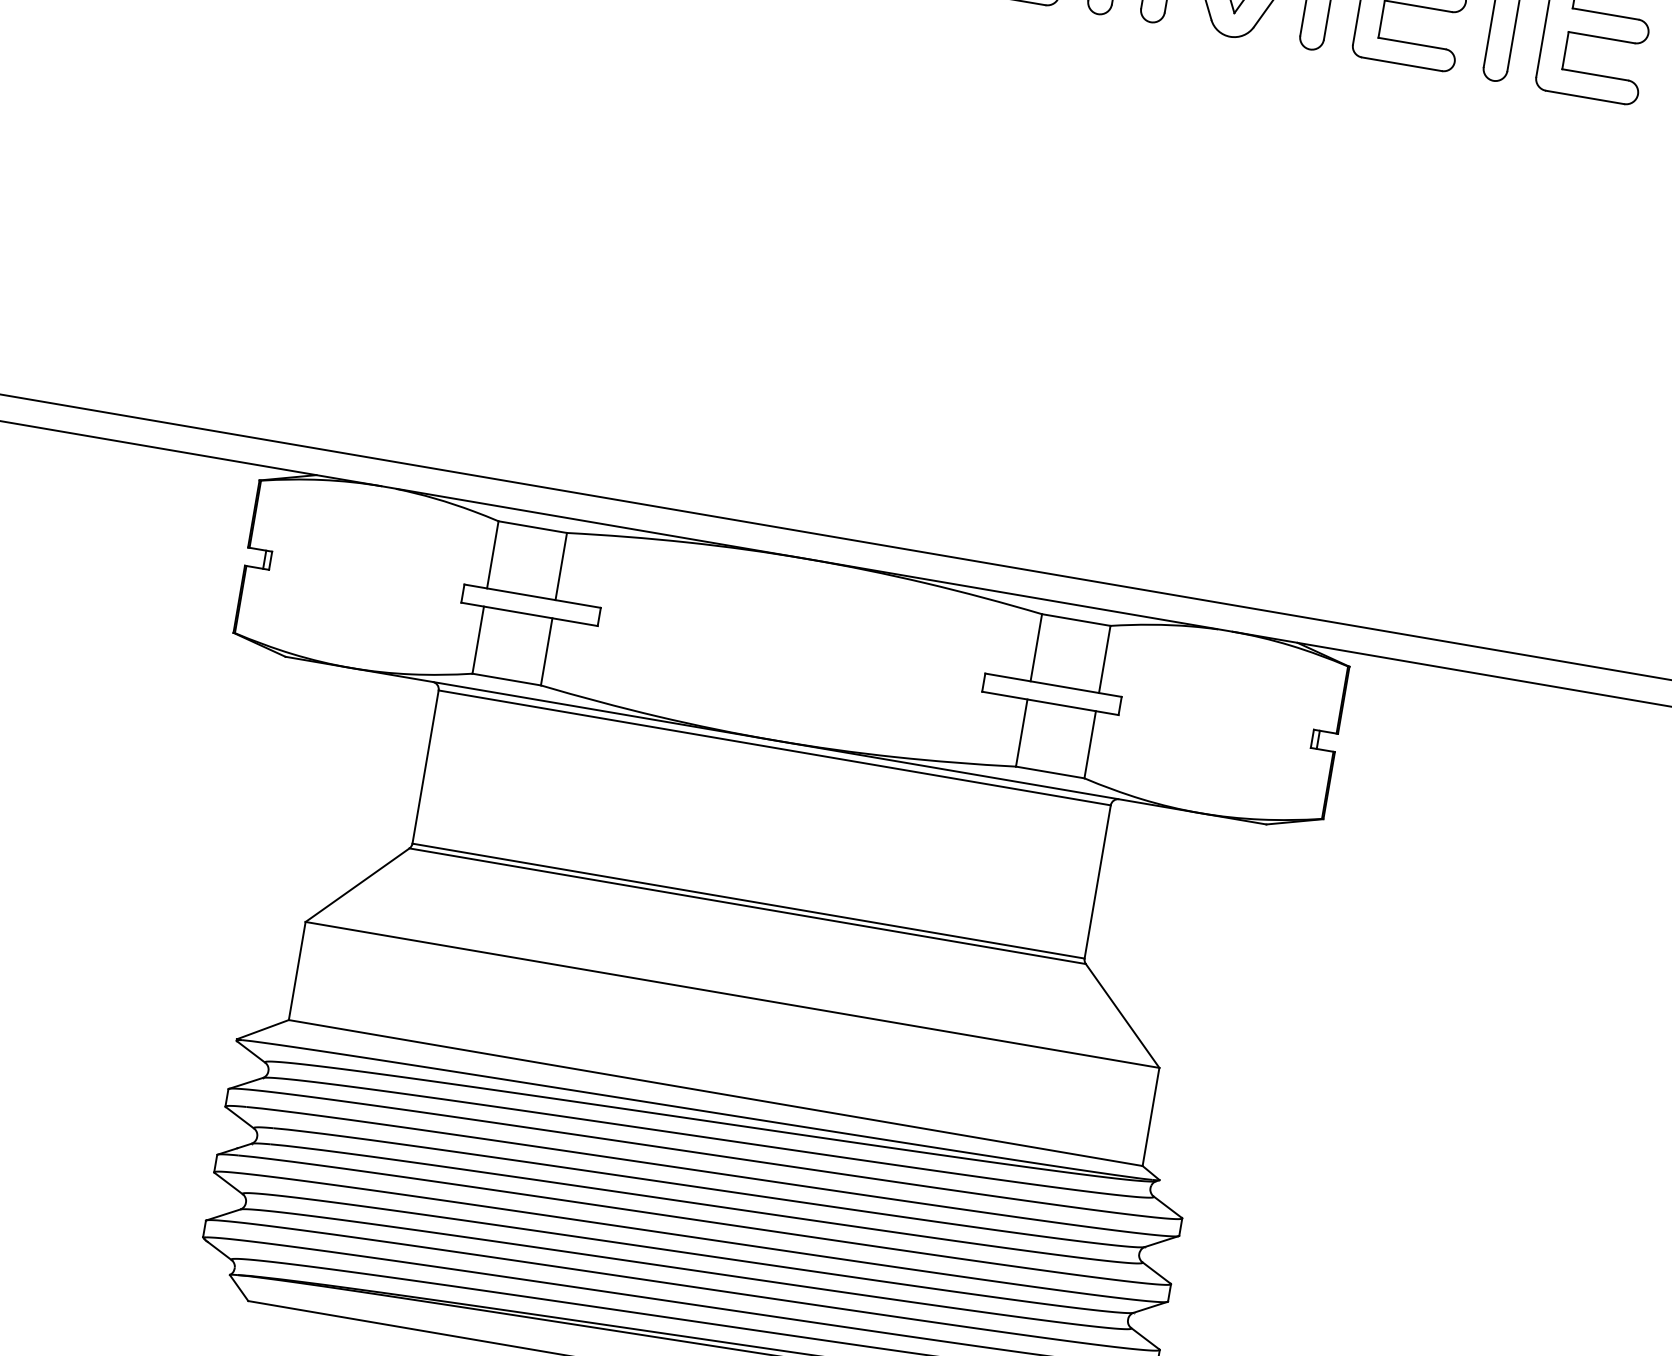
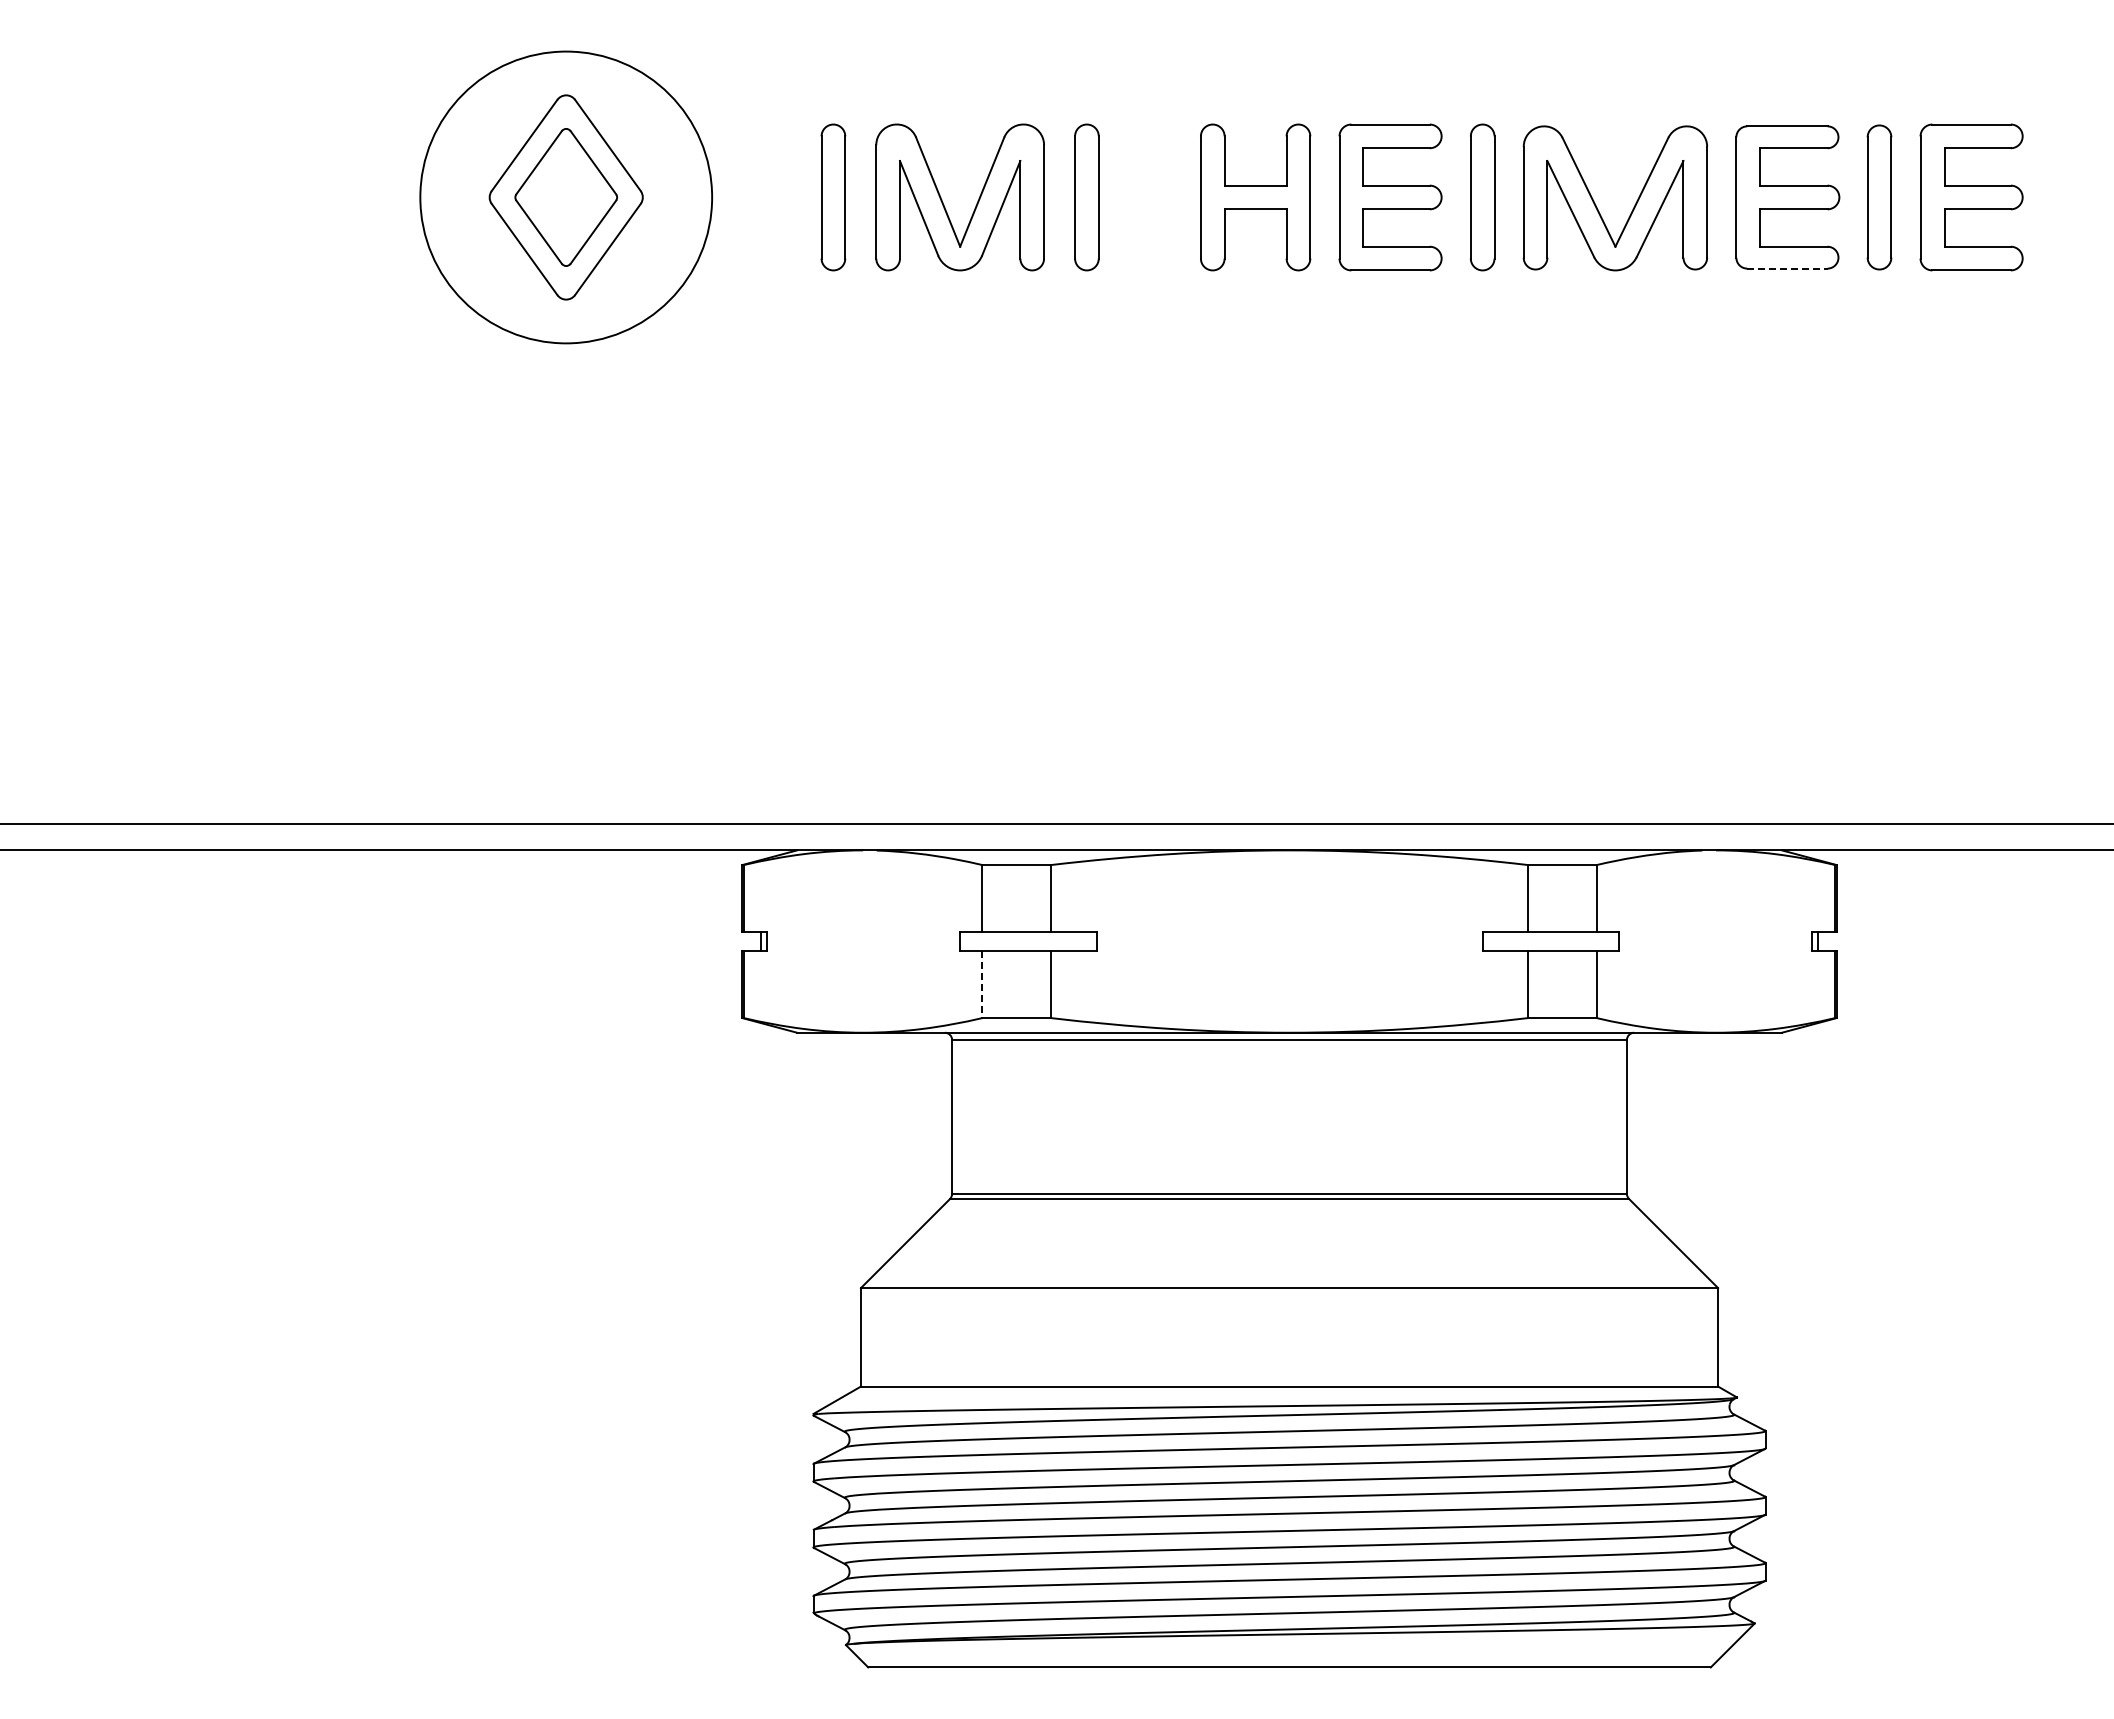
line: (1402, 64) -> (1787, 268), solid -> dashed
line: (478, 640) -> (982, 984), solid -> dashed

